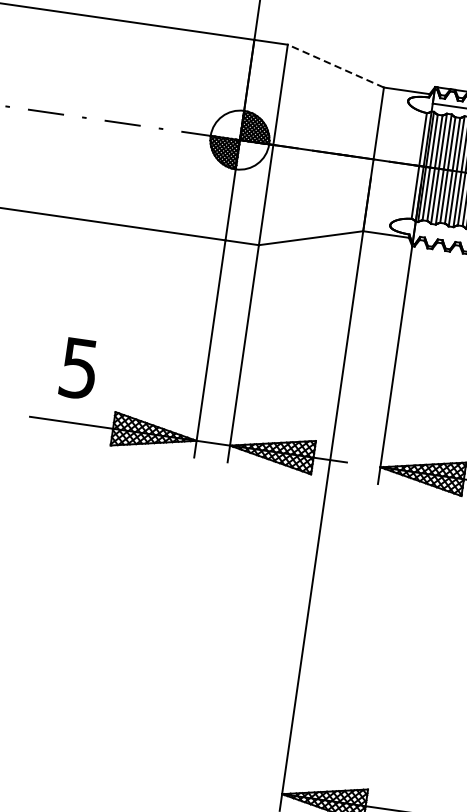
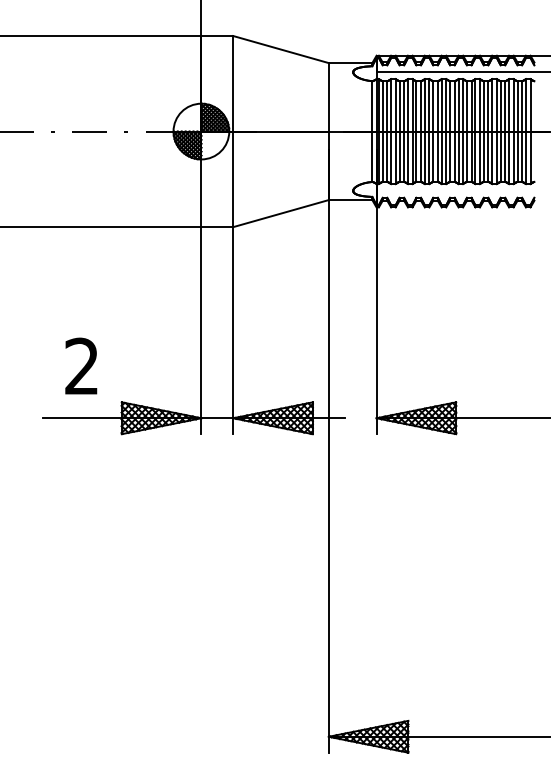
line: (336, 66) -> (281, 49), dashed -> solid
text: (78, 368) -> (81, 366), 5 -> 2

